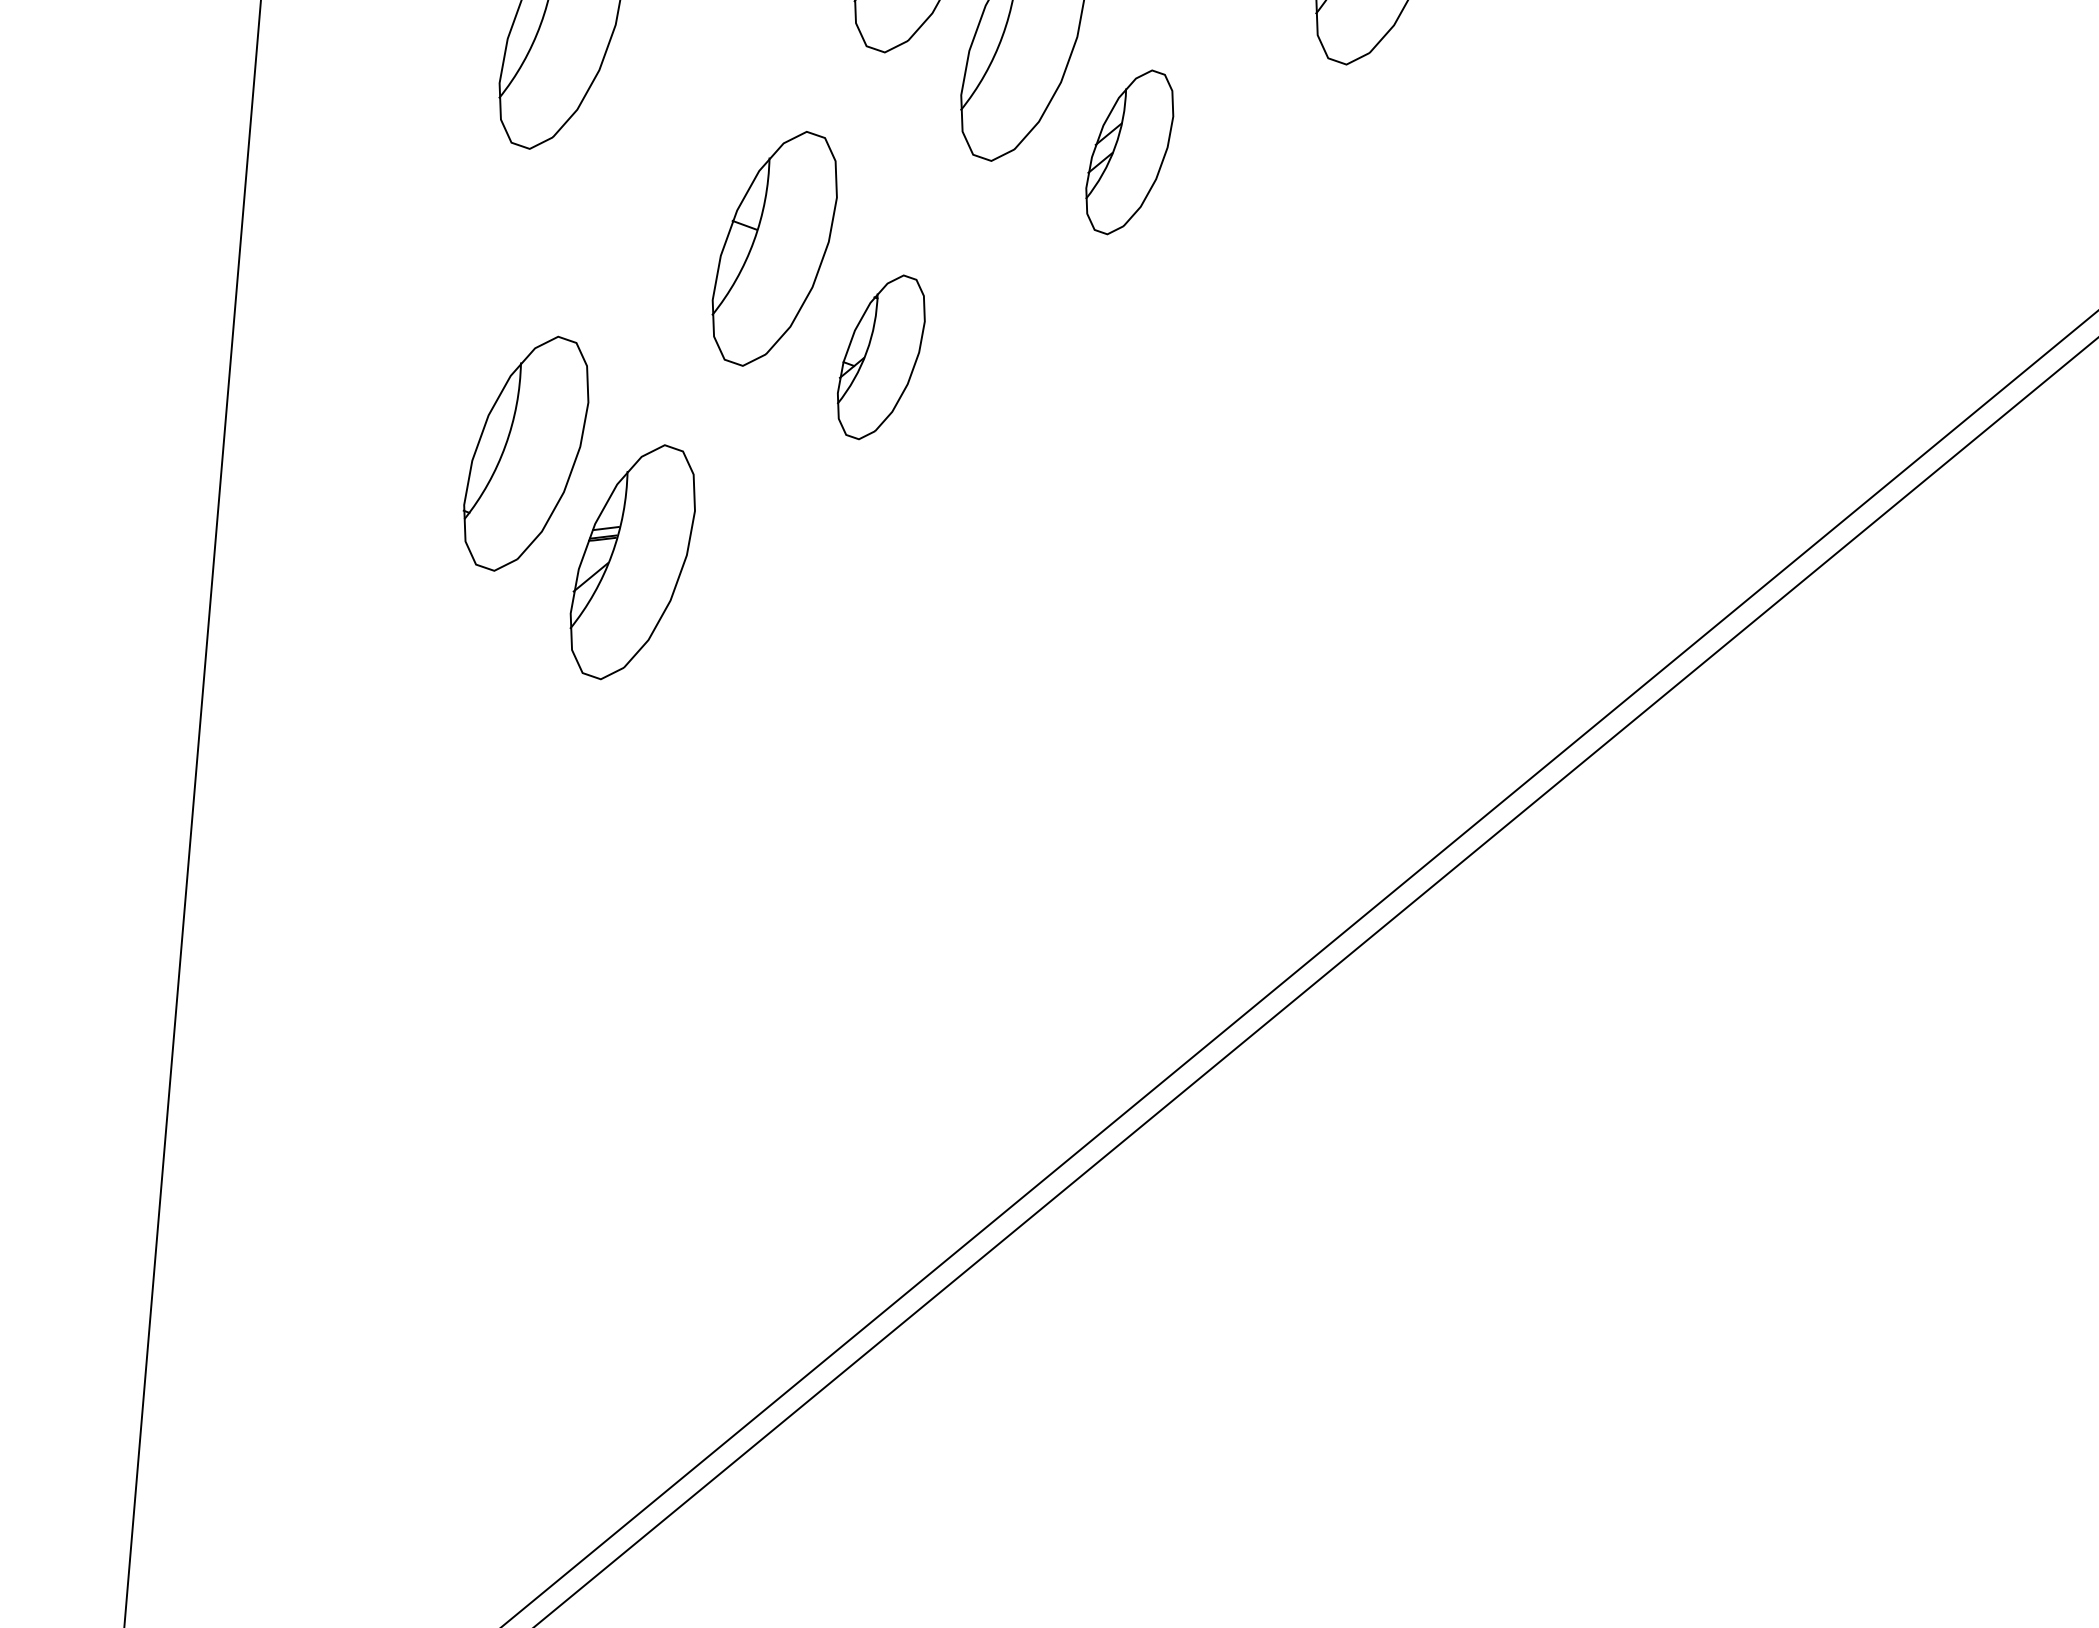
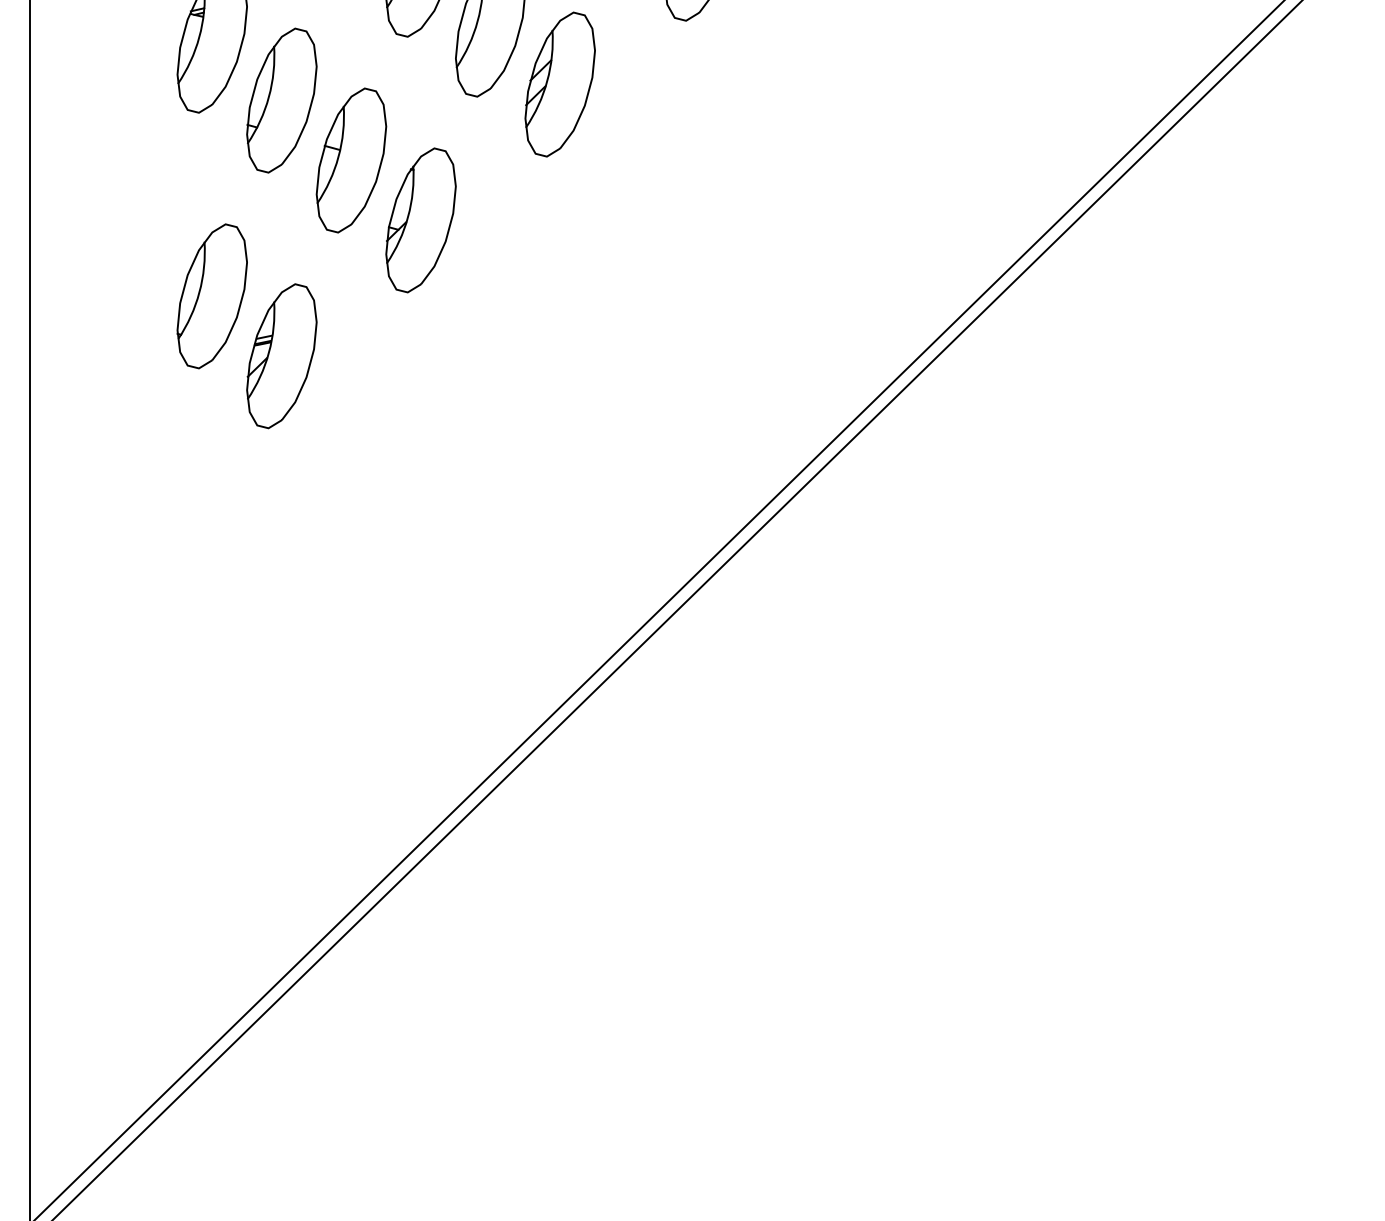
part: (667, 140) -> (281, 100), added
part: (1128, 152) -> (559, 84), size x1.43
part: (880, 357) -> (420, 220), size x1.43

